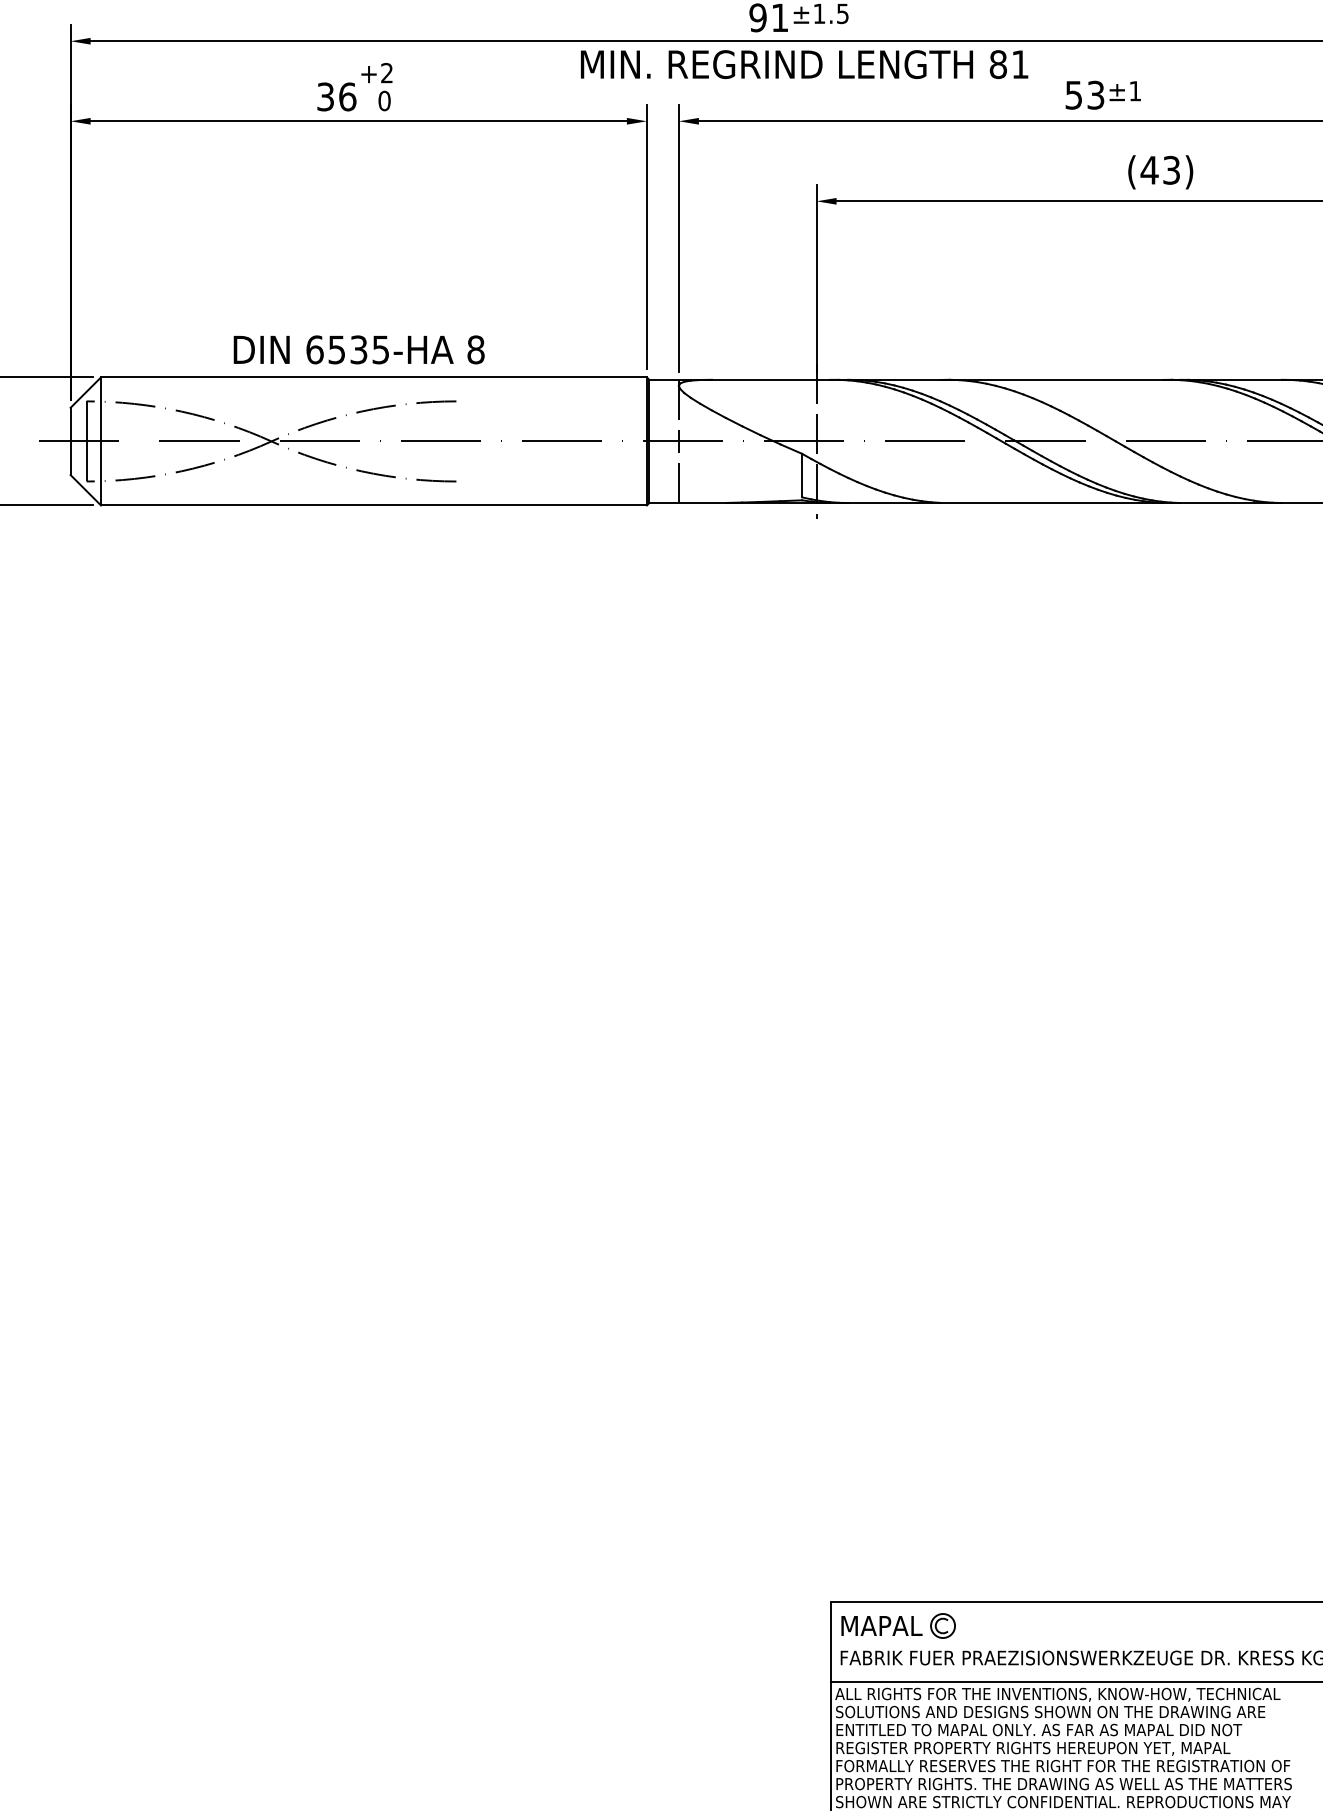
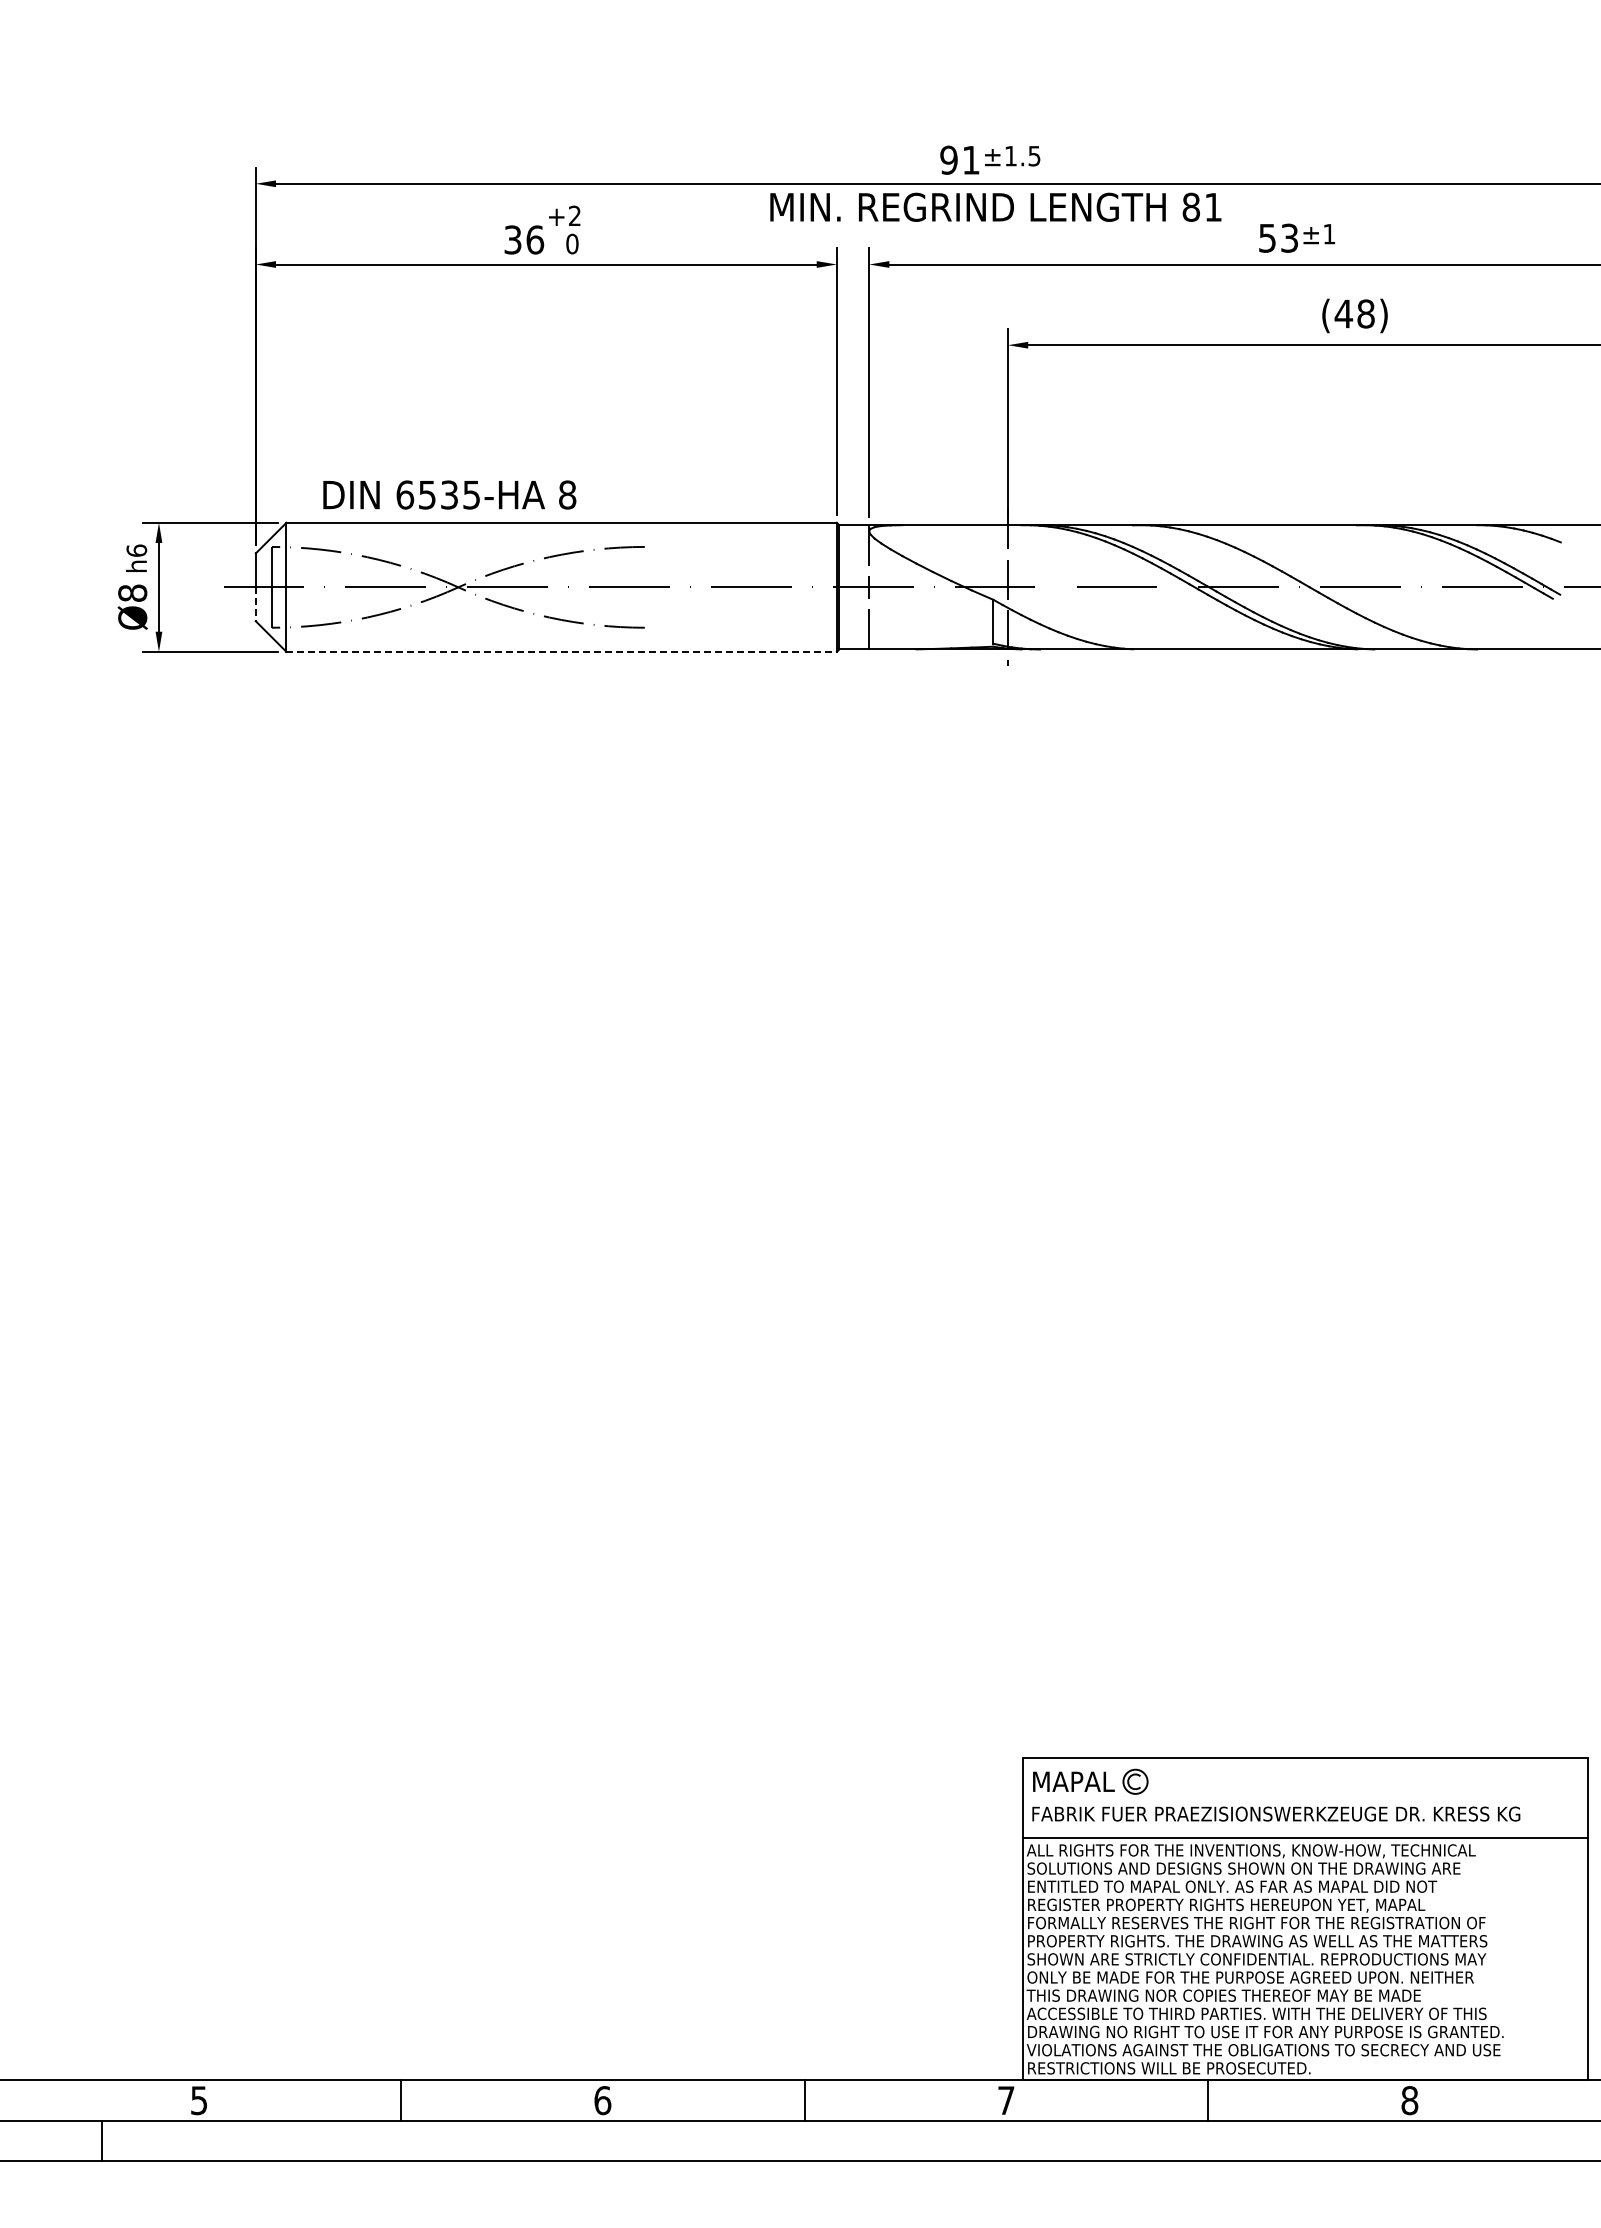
text: (1171, 169) -> (1365, 313), (43) -> (48)
text: (358, 349) -> (449, 494), moved
line: (70, 458) -> (255, 604), solid -> dashed
line: (374, 505) -> (562, 651), solid -> dashed

